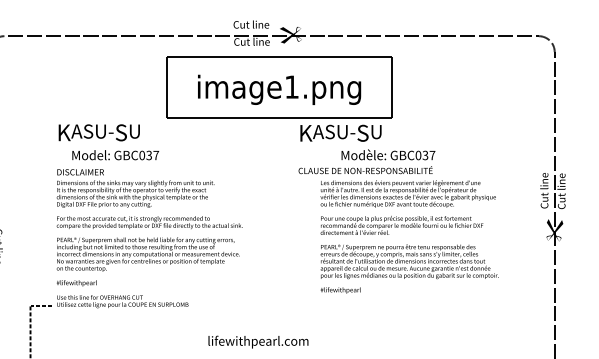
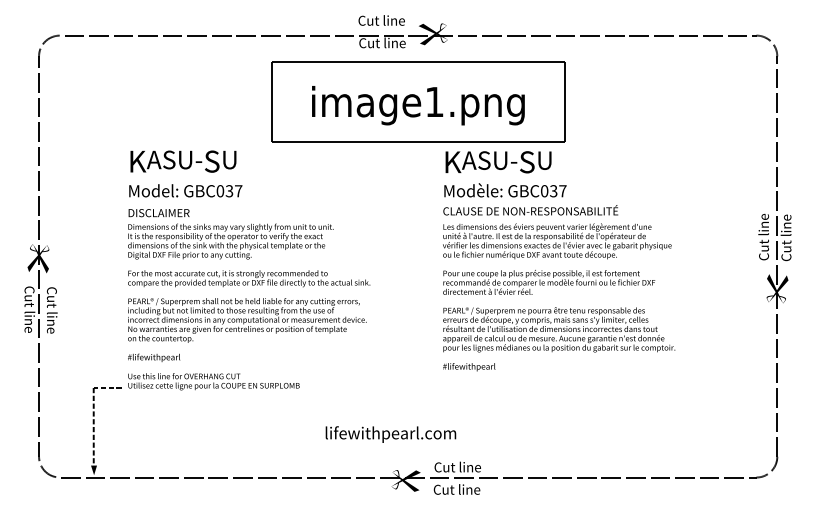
text: (115, 154) -> (185, 190), moved
text: (388, 154) -> (505, 190), moved
text: (409, 237) -> (559, 297), moved

